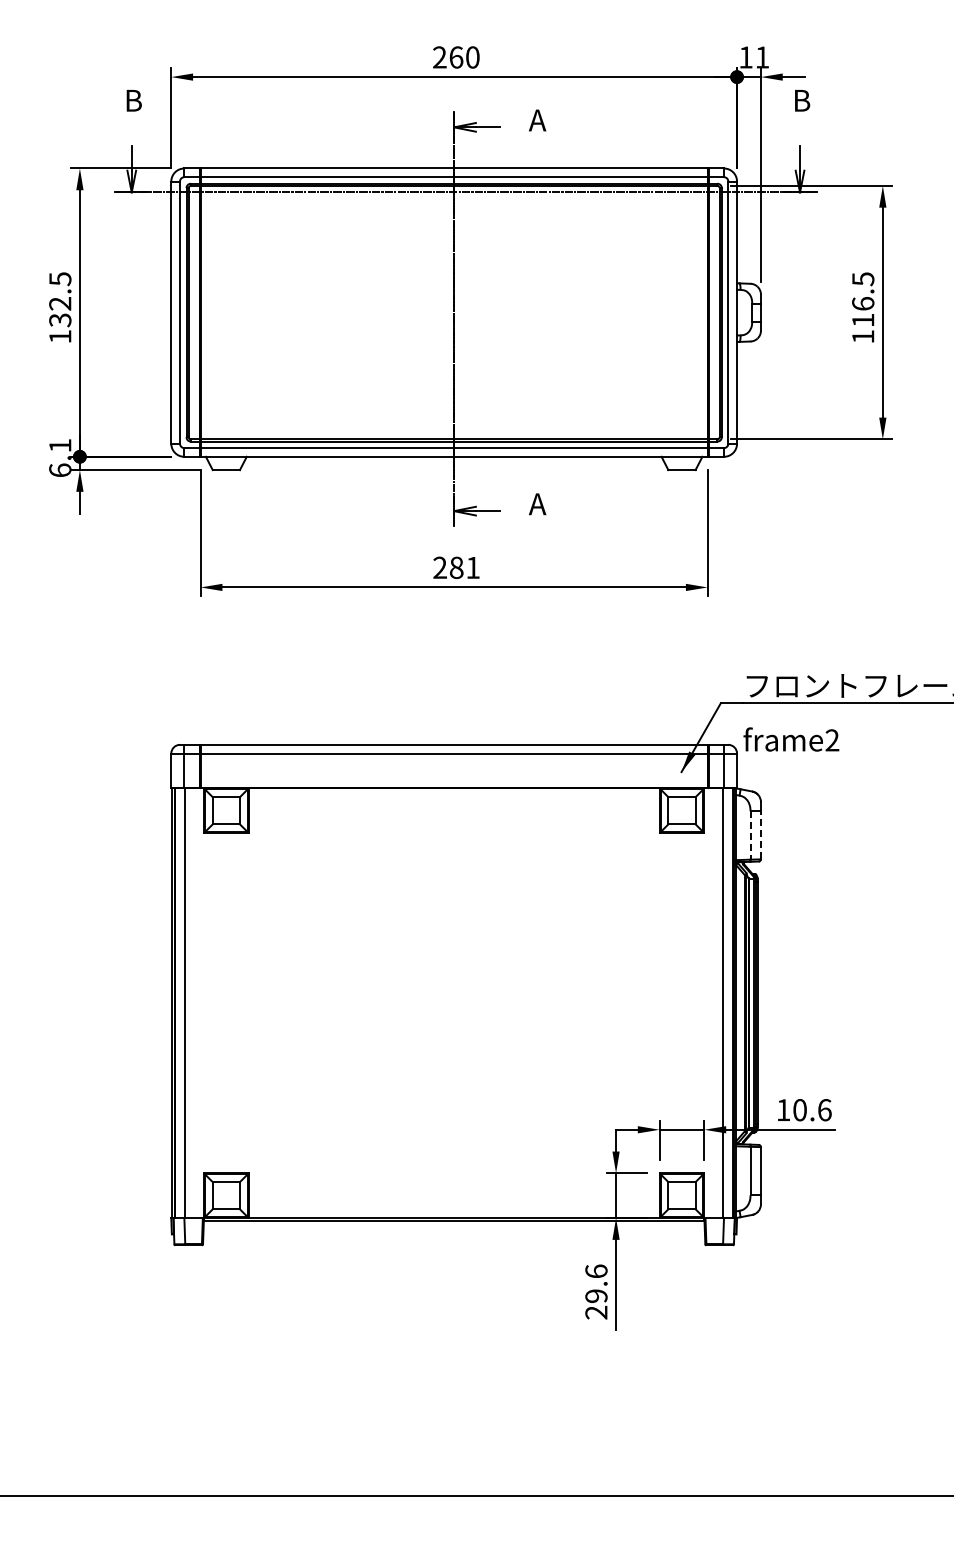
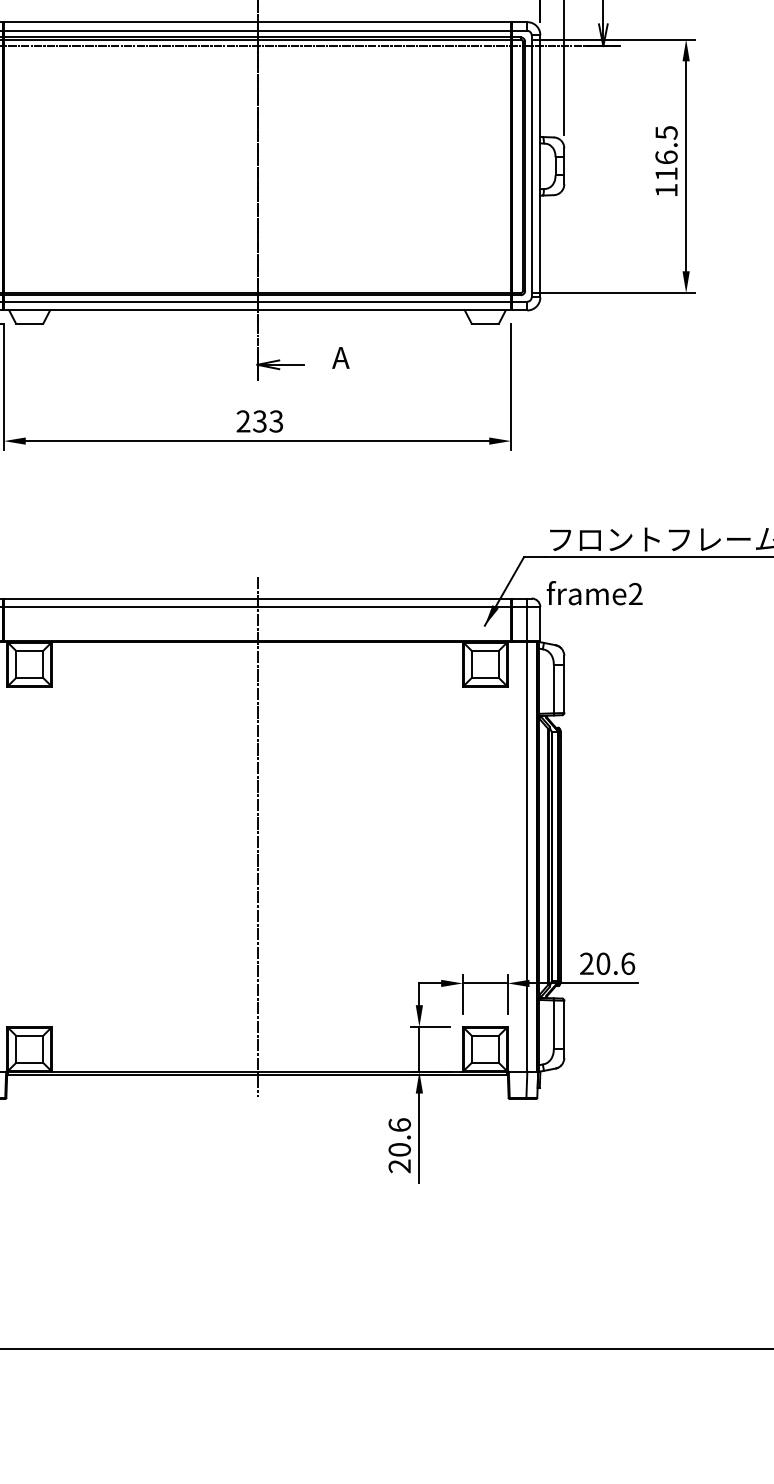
text: (464, 567) -> (267, 421), 281 -> 233
line: (760, 834) -> (563, 688), dashed -> solid
line: (750, 835) -> (553, 689), dashed -> solid
line: (454, 983) -> (257, 837), added
text: (783, 1109) -> (586, 963), 10.6 -> 20.6
text: (596, 1296) -> (399, 1150), 29.6 -> 20.6

